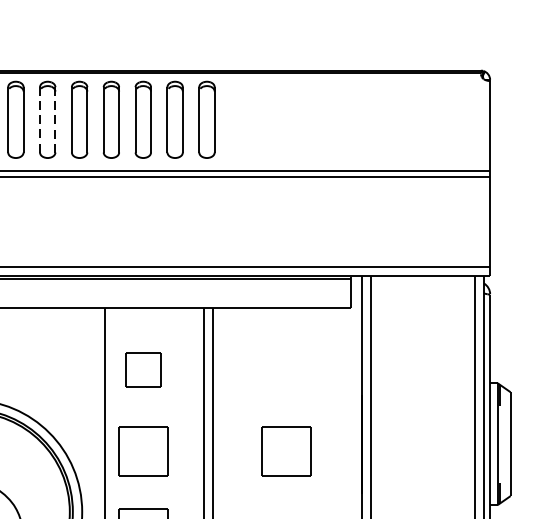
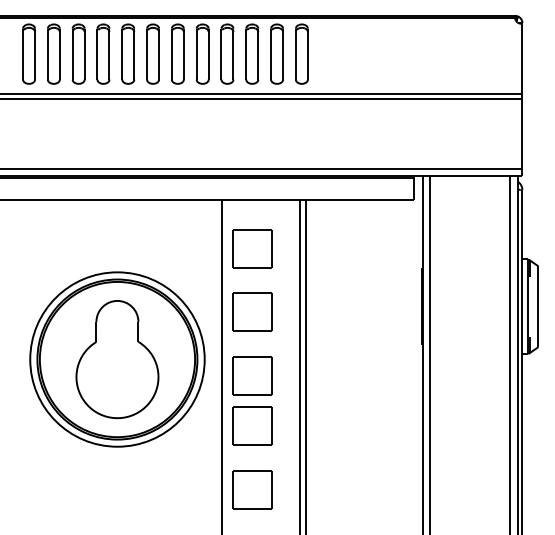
line: (39, 119) -> (171, 53), dashed -> solid
line: (54, 120) -> (183, 54), dashed -> solid
part: (143, 369) -> (252, 248), size x1.43
part: (286, 450) -> (363, 311), removed

